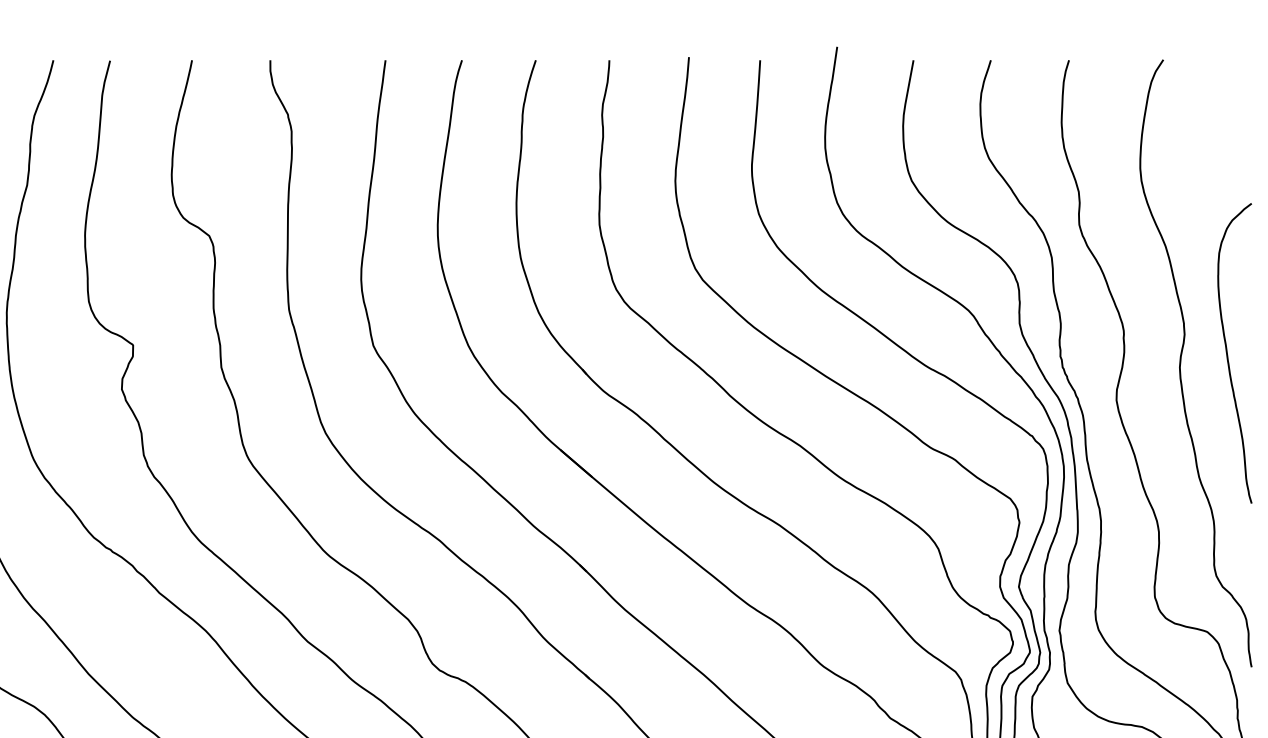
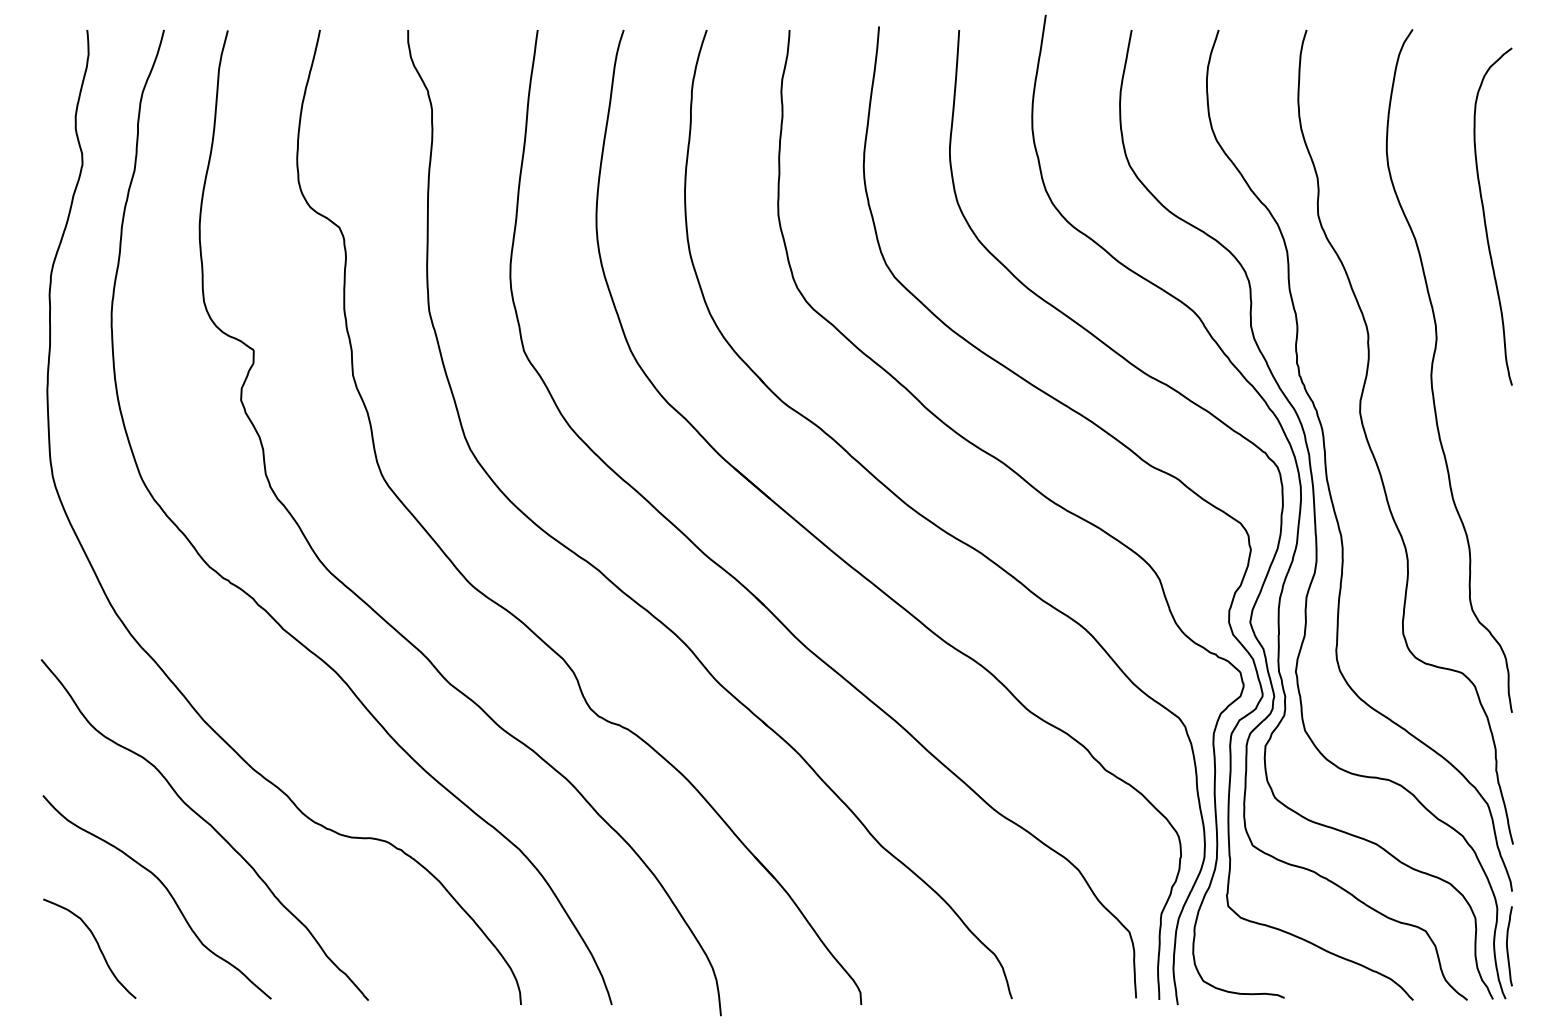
curve: (1228, 353) -> (1485, 216), moved

